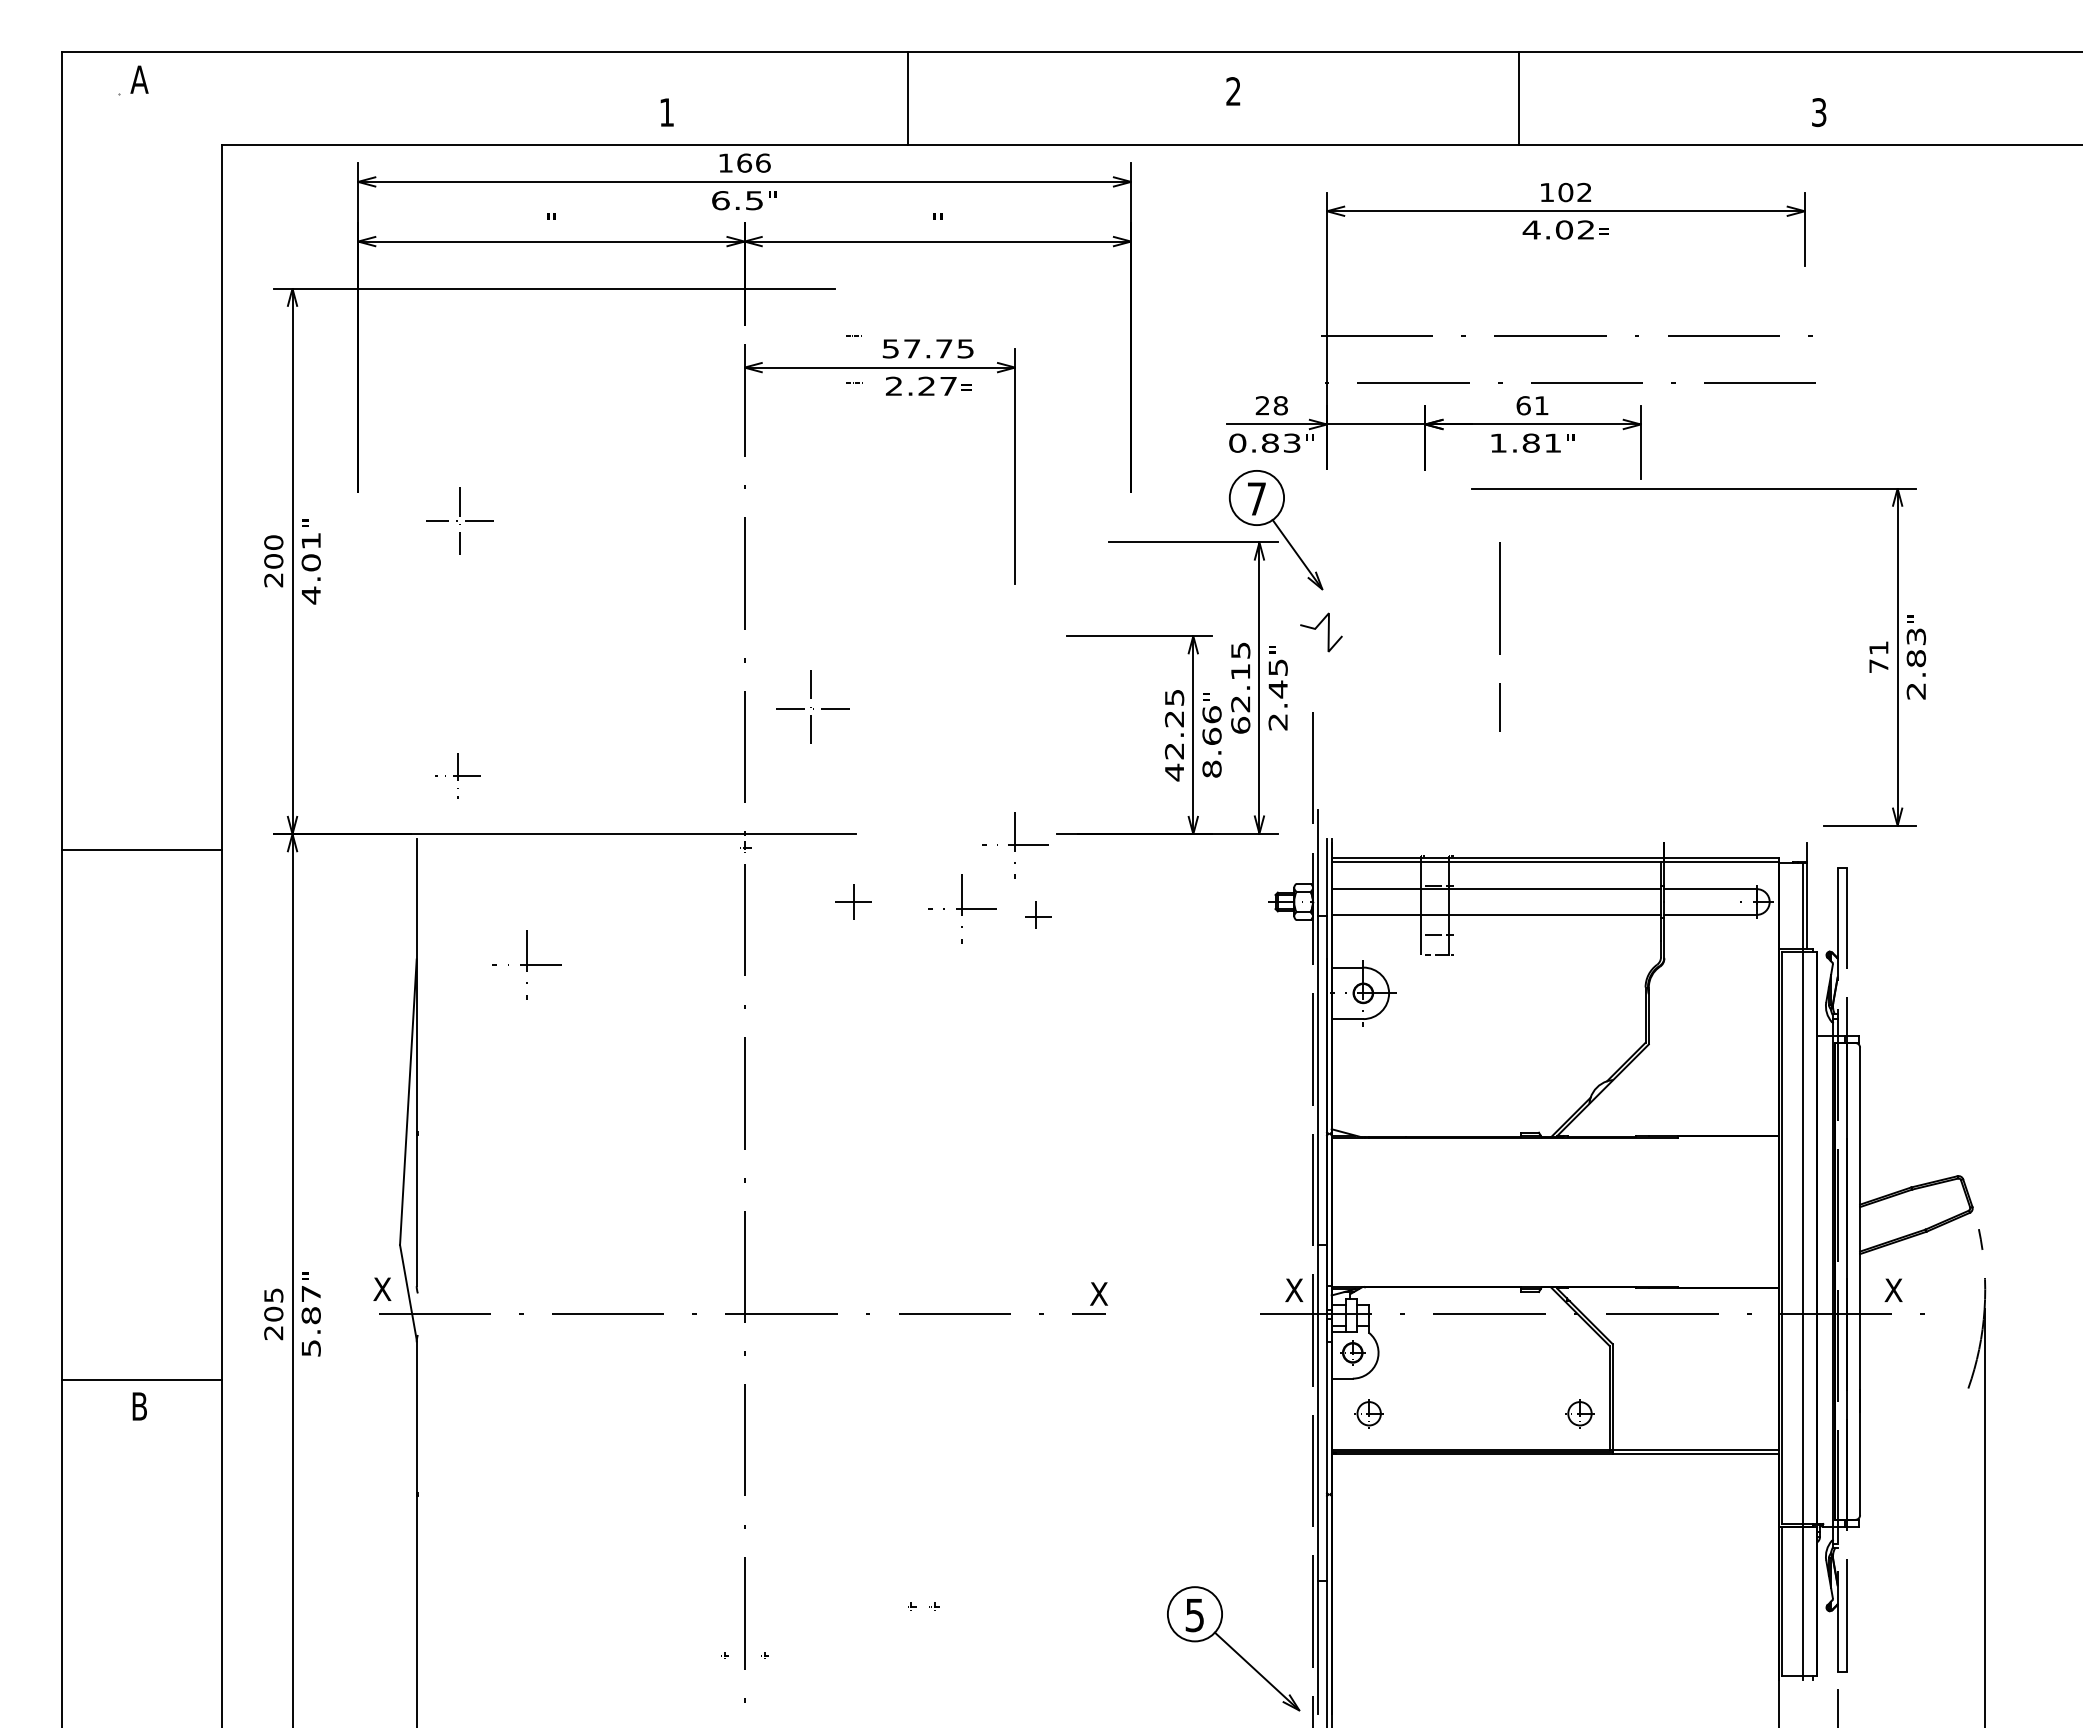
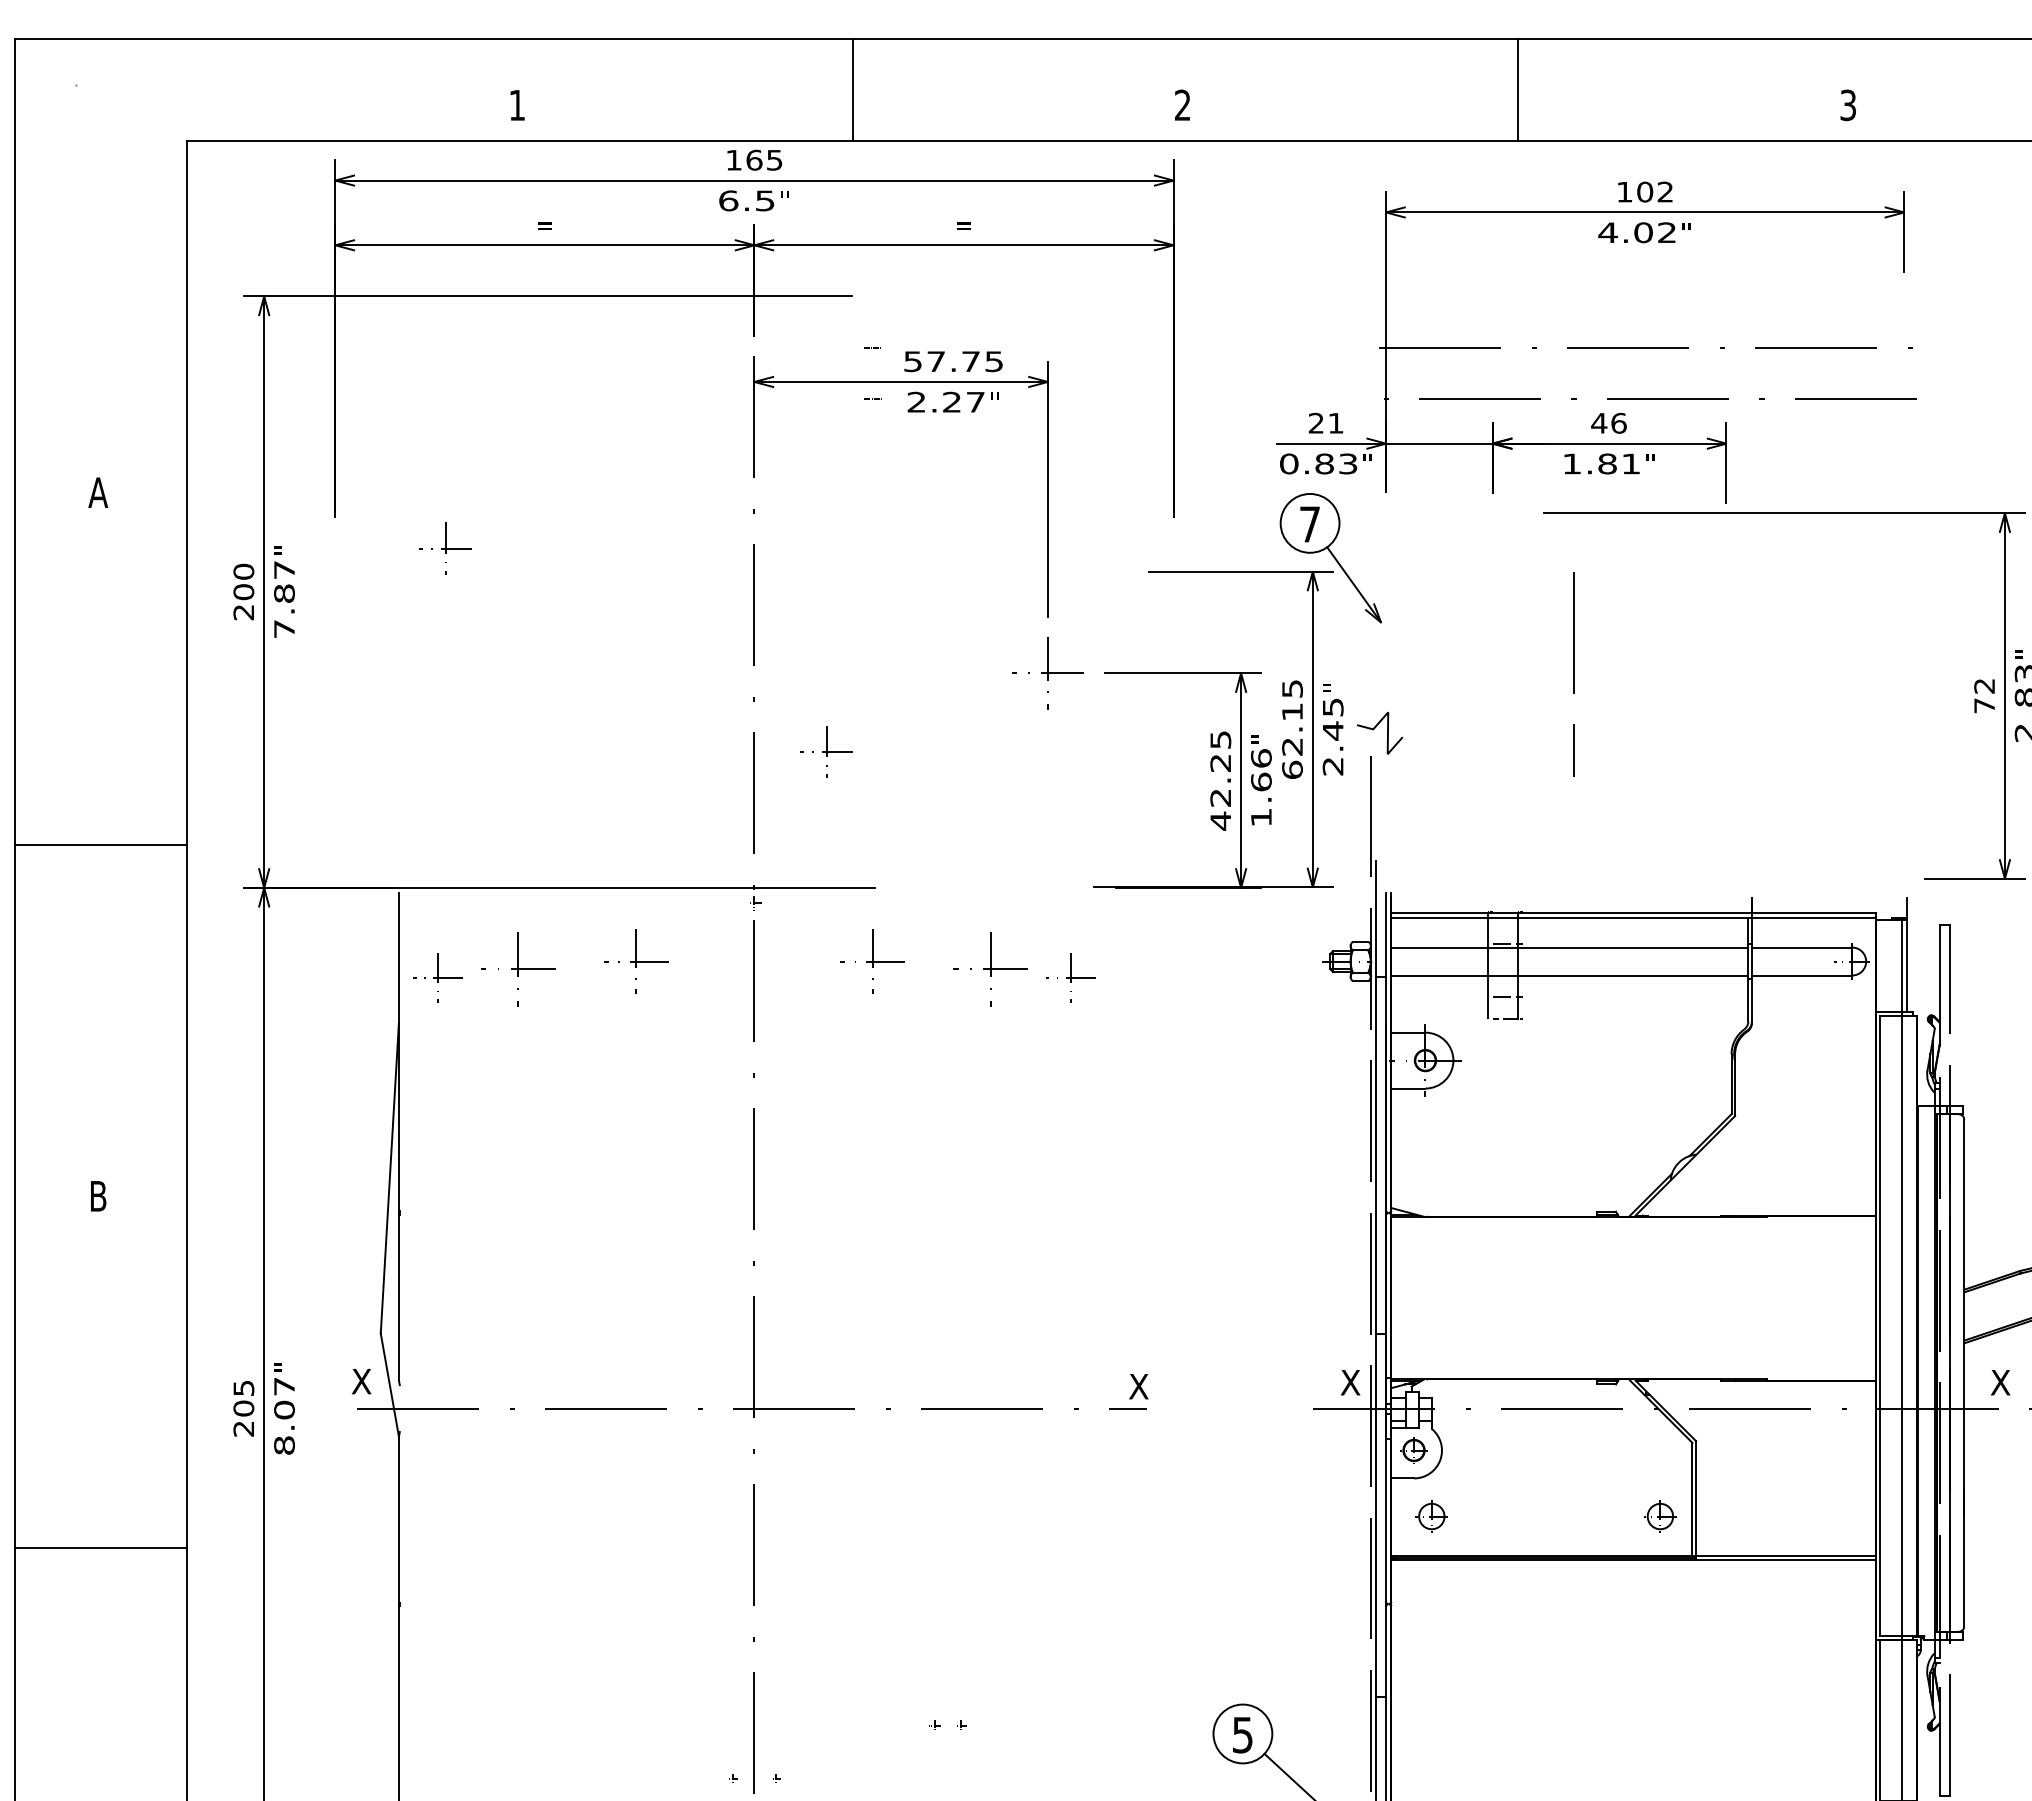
text: (139, 79) -> (98, 492), moved
text: (1233, 91) -> (1182, 105), moved
line: (908, 98) -> (853, 90), moved
line: (1519, 98) -> (1518, 90), moved
text: (666, 112) -> (516, 105), moved
text: (1819, 112) -> (1848, 105), moved
text: (763, 162) -> (774, 159), 166 -> 165
text: (550, 220) -> (543, 222), " -> =
text: (937, 220) -> (963, 222), " -> =
text: (1603, 227) -> (1685, 230), = -> "
text: (966, 383) -> (995, 399), = -> "
text: (1280, 405) -> (1335, 423), 28 -> 21
text: (1532, 405) -> (1608, 423), 61 -> 46
part: (459, 521) -> (445, 548), size x0.71
text: (310, 568) -> (283, 599), 4.01 -> 7.87
line: (1327, 632) -> (1386, 733), moved
text: (1878, 647) -> (1984, 685), 71 -> 72
part: (811, 708) -> (827, 751), size x0.62
text: (1211, 768) -> (1260, 816), 8.66 -> 1.66
part: (457, 775) -> (437, 977), moved
part: (1015, 845) -> (1048, 673), moved
line: (141, 850) -> (100, 844), moved
part: (635, 901) -> (636, 960), added
part: (853, 901) -> (872, 960), size x1.67
part: (1035, 916) -> (1069, 977), size x1.43
part: (526, 964) -> (517, 968), moved
text: (310, 1331) -> (283, 1427), 5.87 -> 8.07
line: (141, 1379) -> (100, 1547), moved
text: (139, 1406) -> (98, 1196), moved

